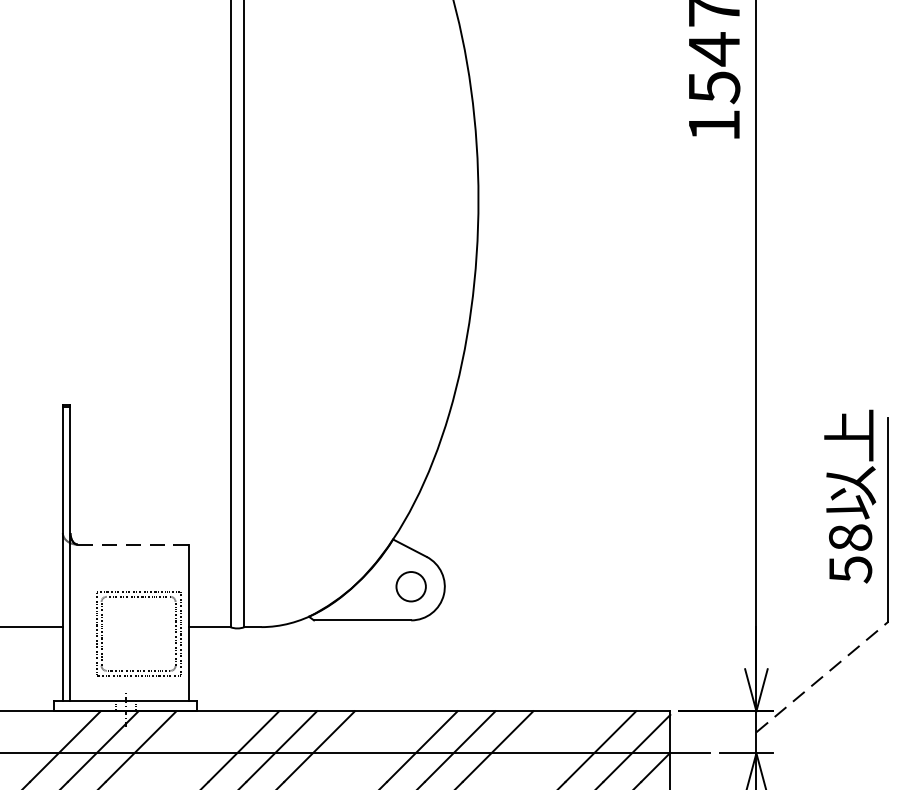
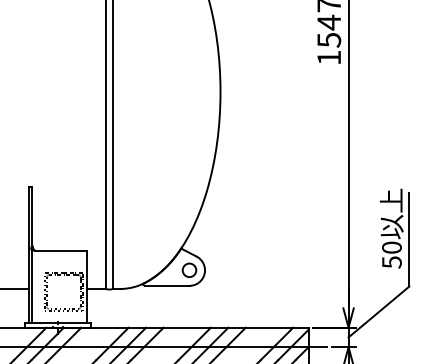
text: (849, 537) -> (391, 247), 58 -> 50
line: (133, 543) -> (61, 250), dashed -> solid
line: (823, 676) -> (379, 311), dashed -> solid

